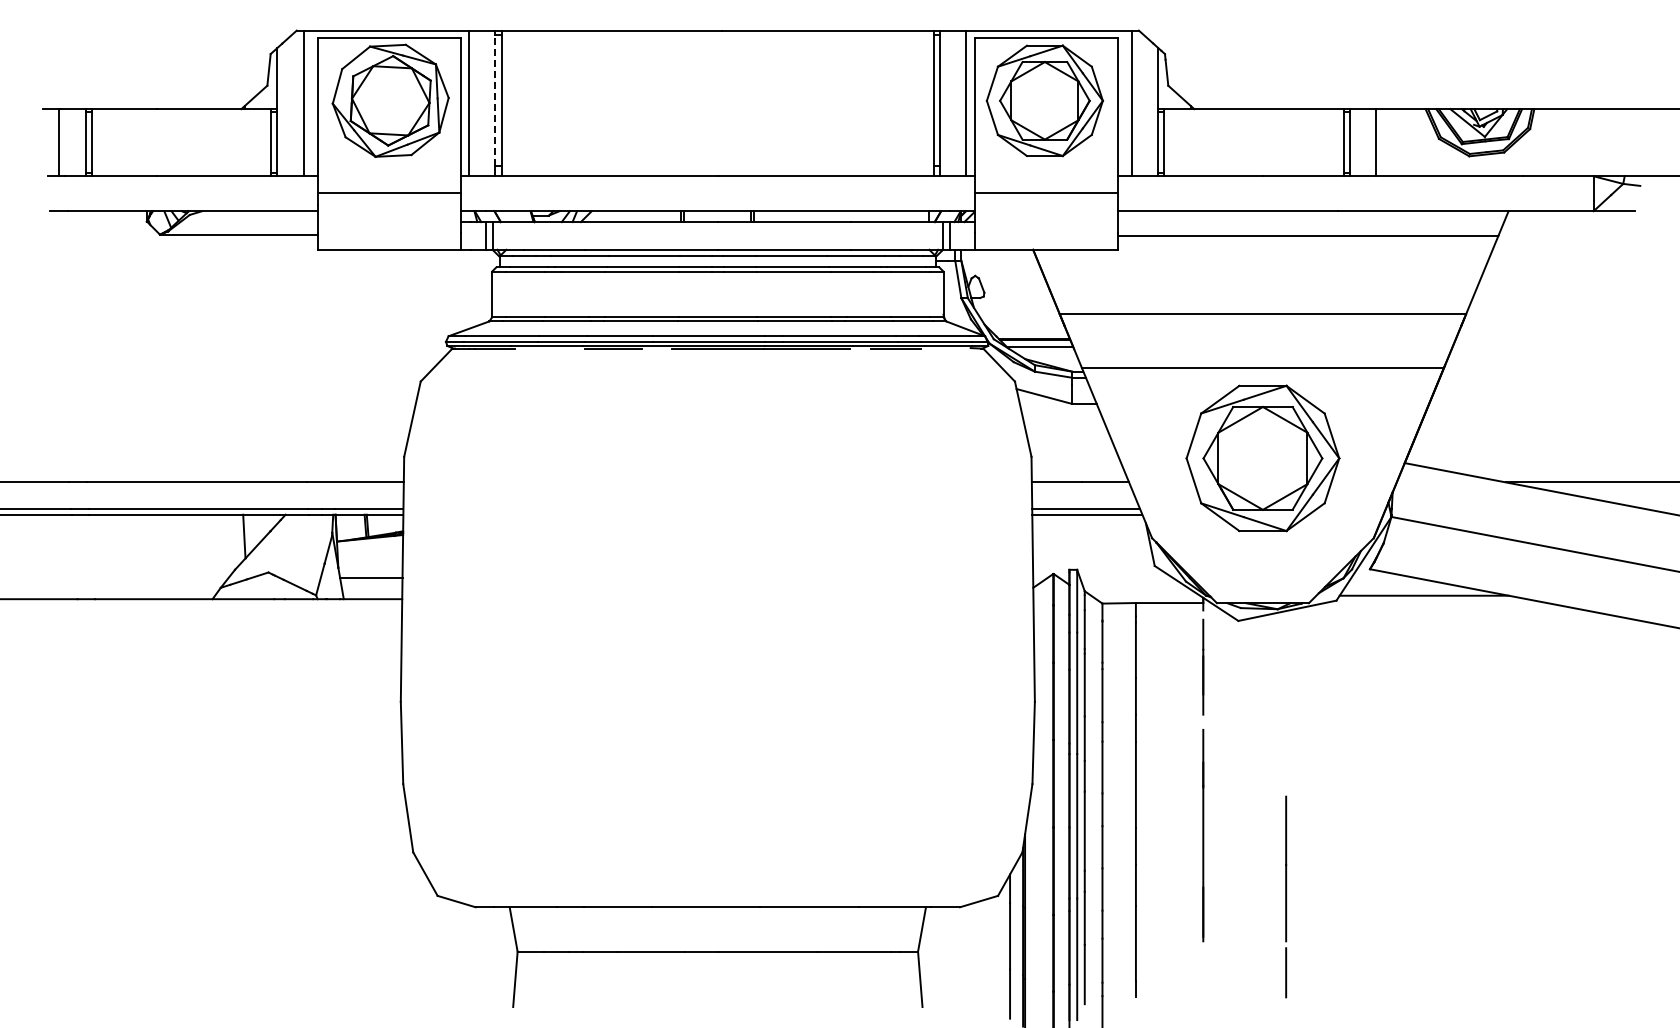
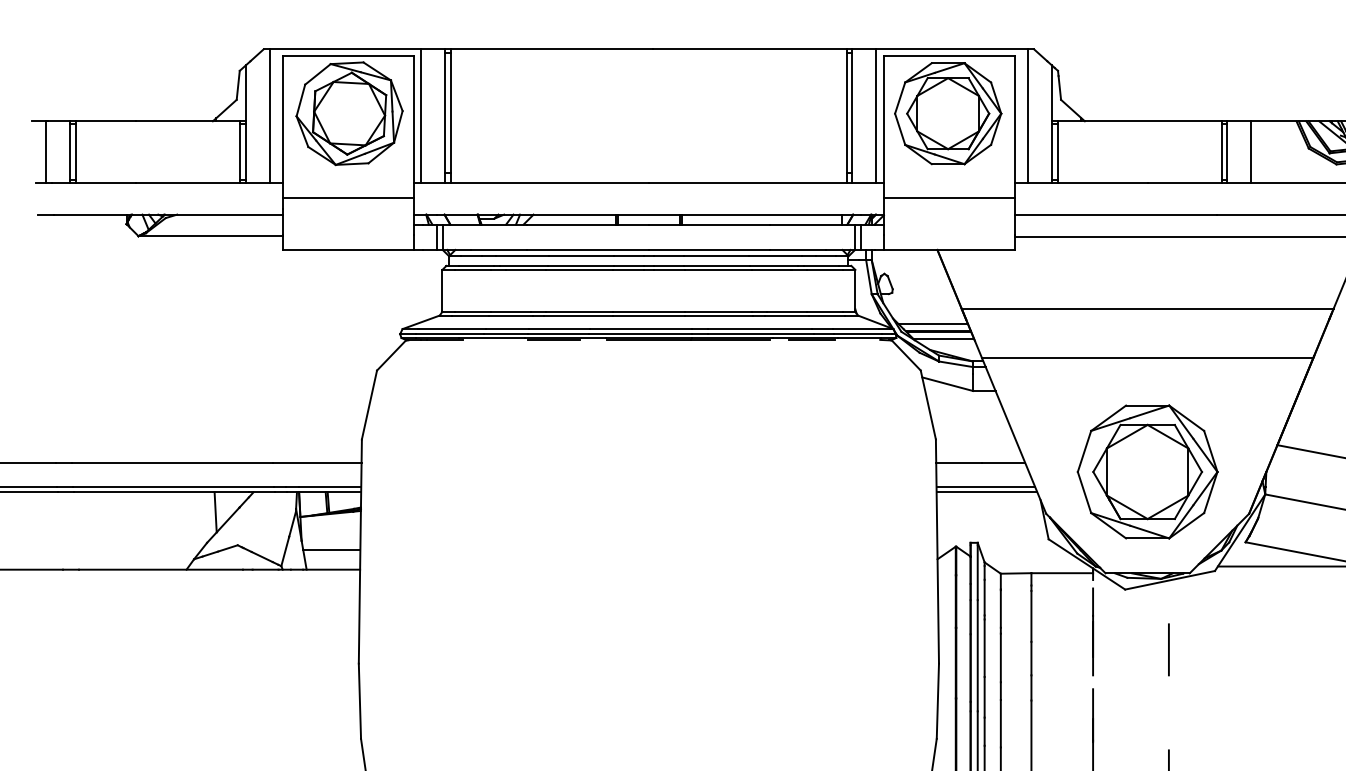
line: (495, 100) -> (445, 113), dashed -> solid
line: (1028, 330) -> (933, 323), added
part: (1262, 458) -> (1147, 472), moved
line: (1286, 686) -> (1169, 649), added

